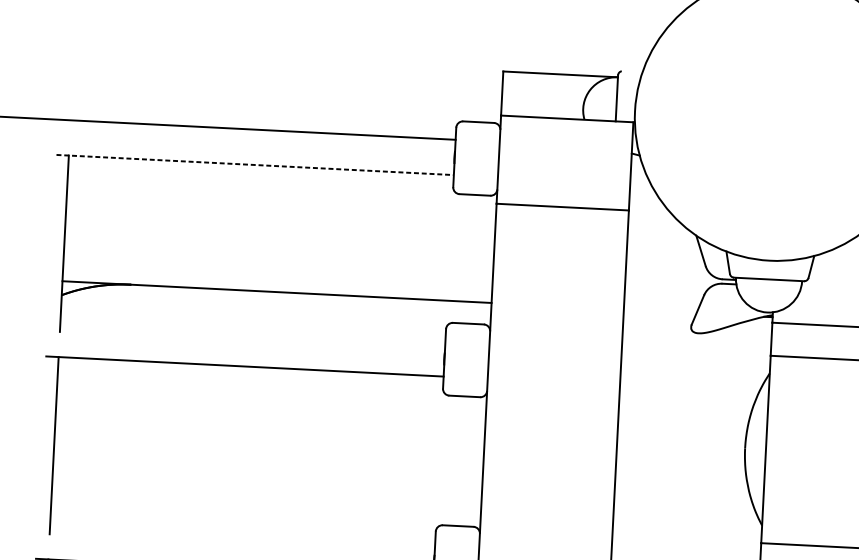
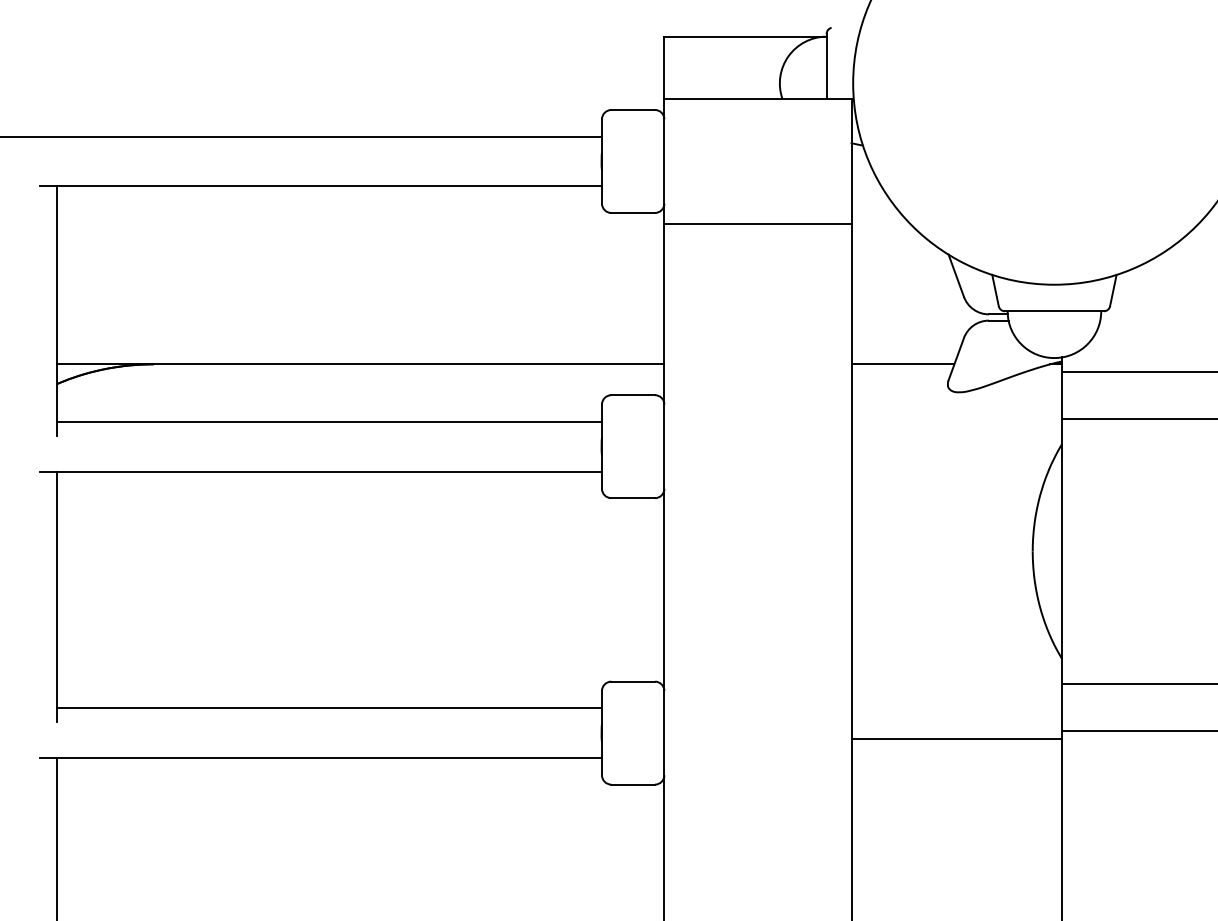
line: (255, 165) -> (321, 186), dashed -> solid
line: (659, 311) -> (902, 364), added
line: (252, 331) -> (329, 421), added
line: (242, 534) -> (329, 708), added

